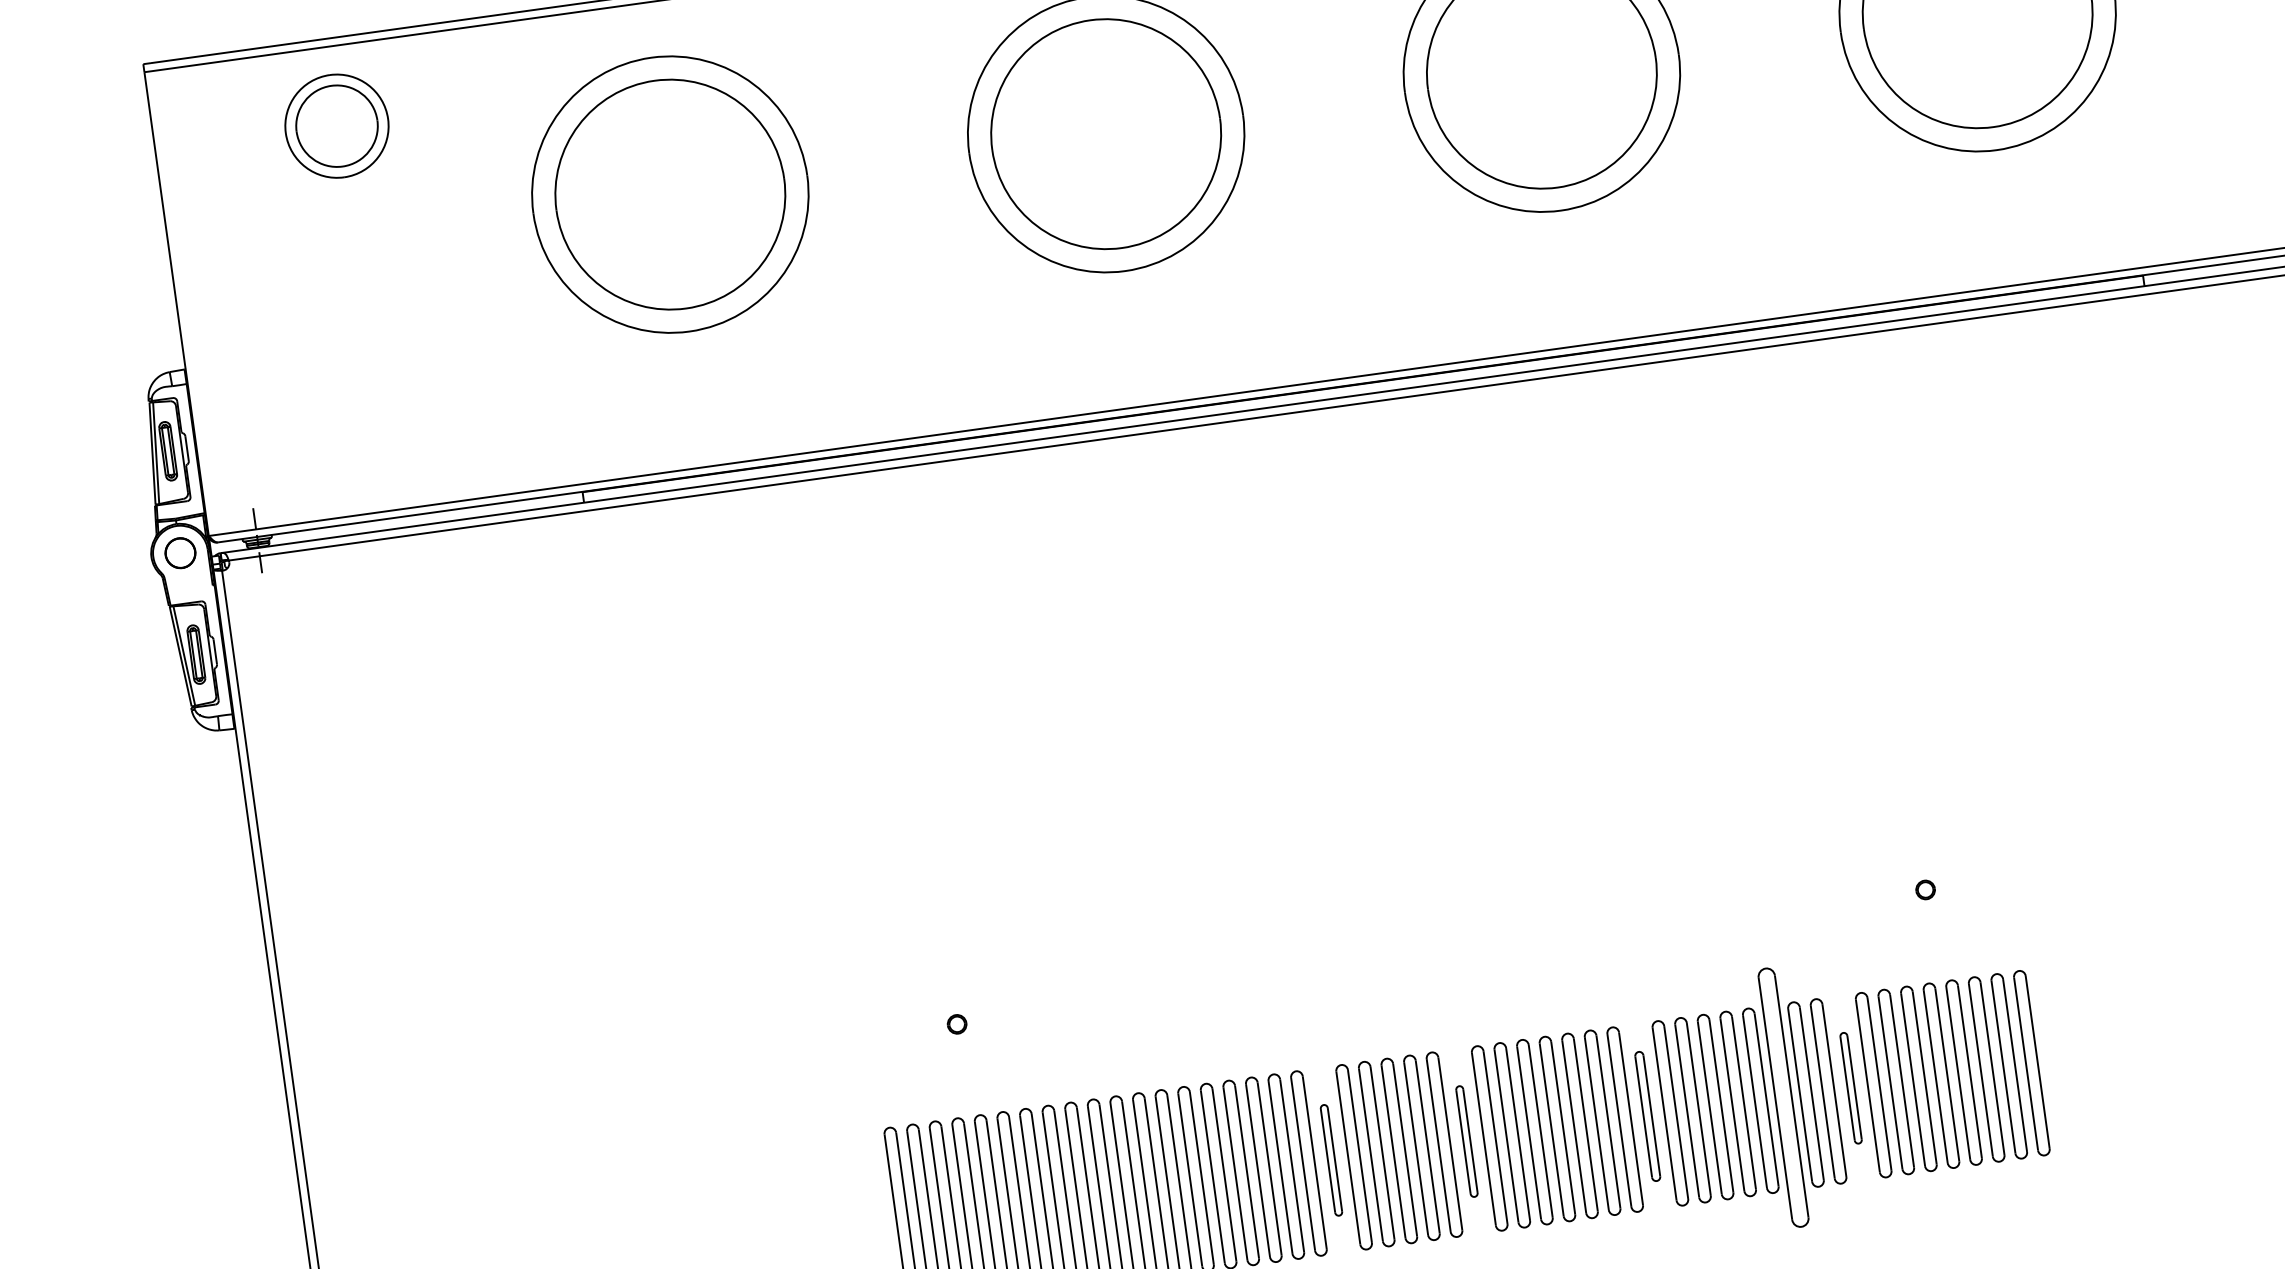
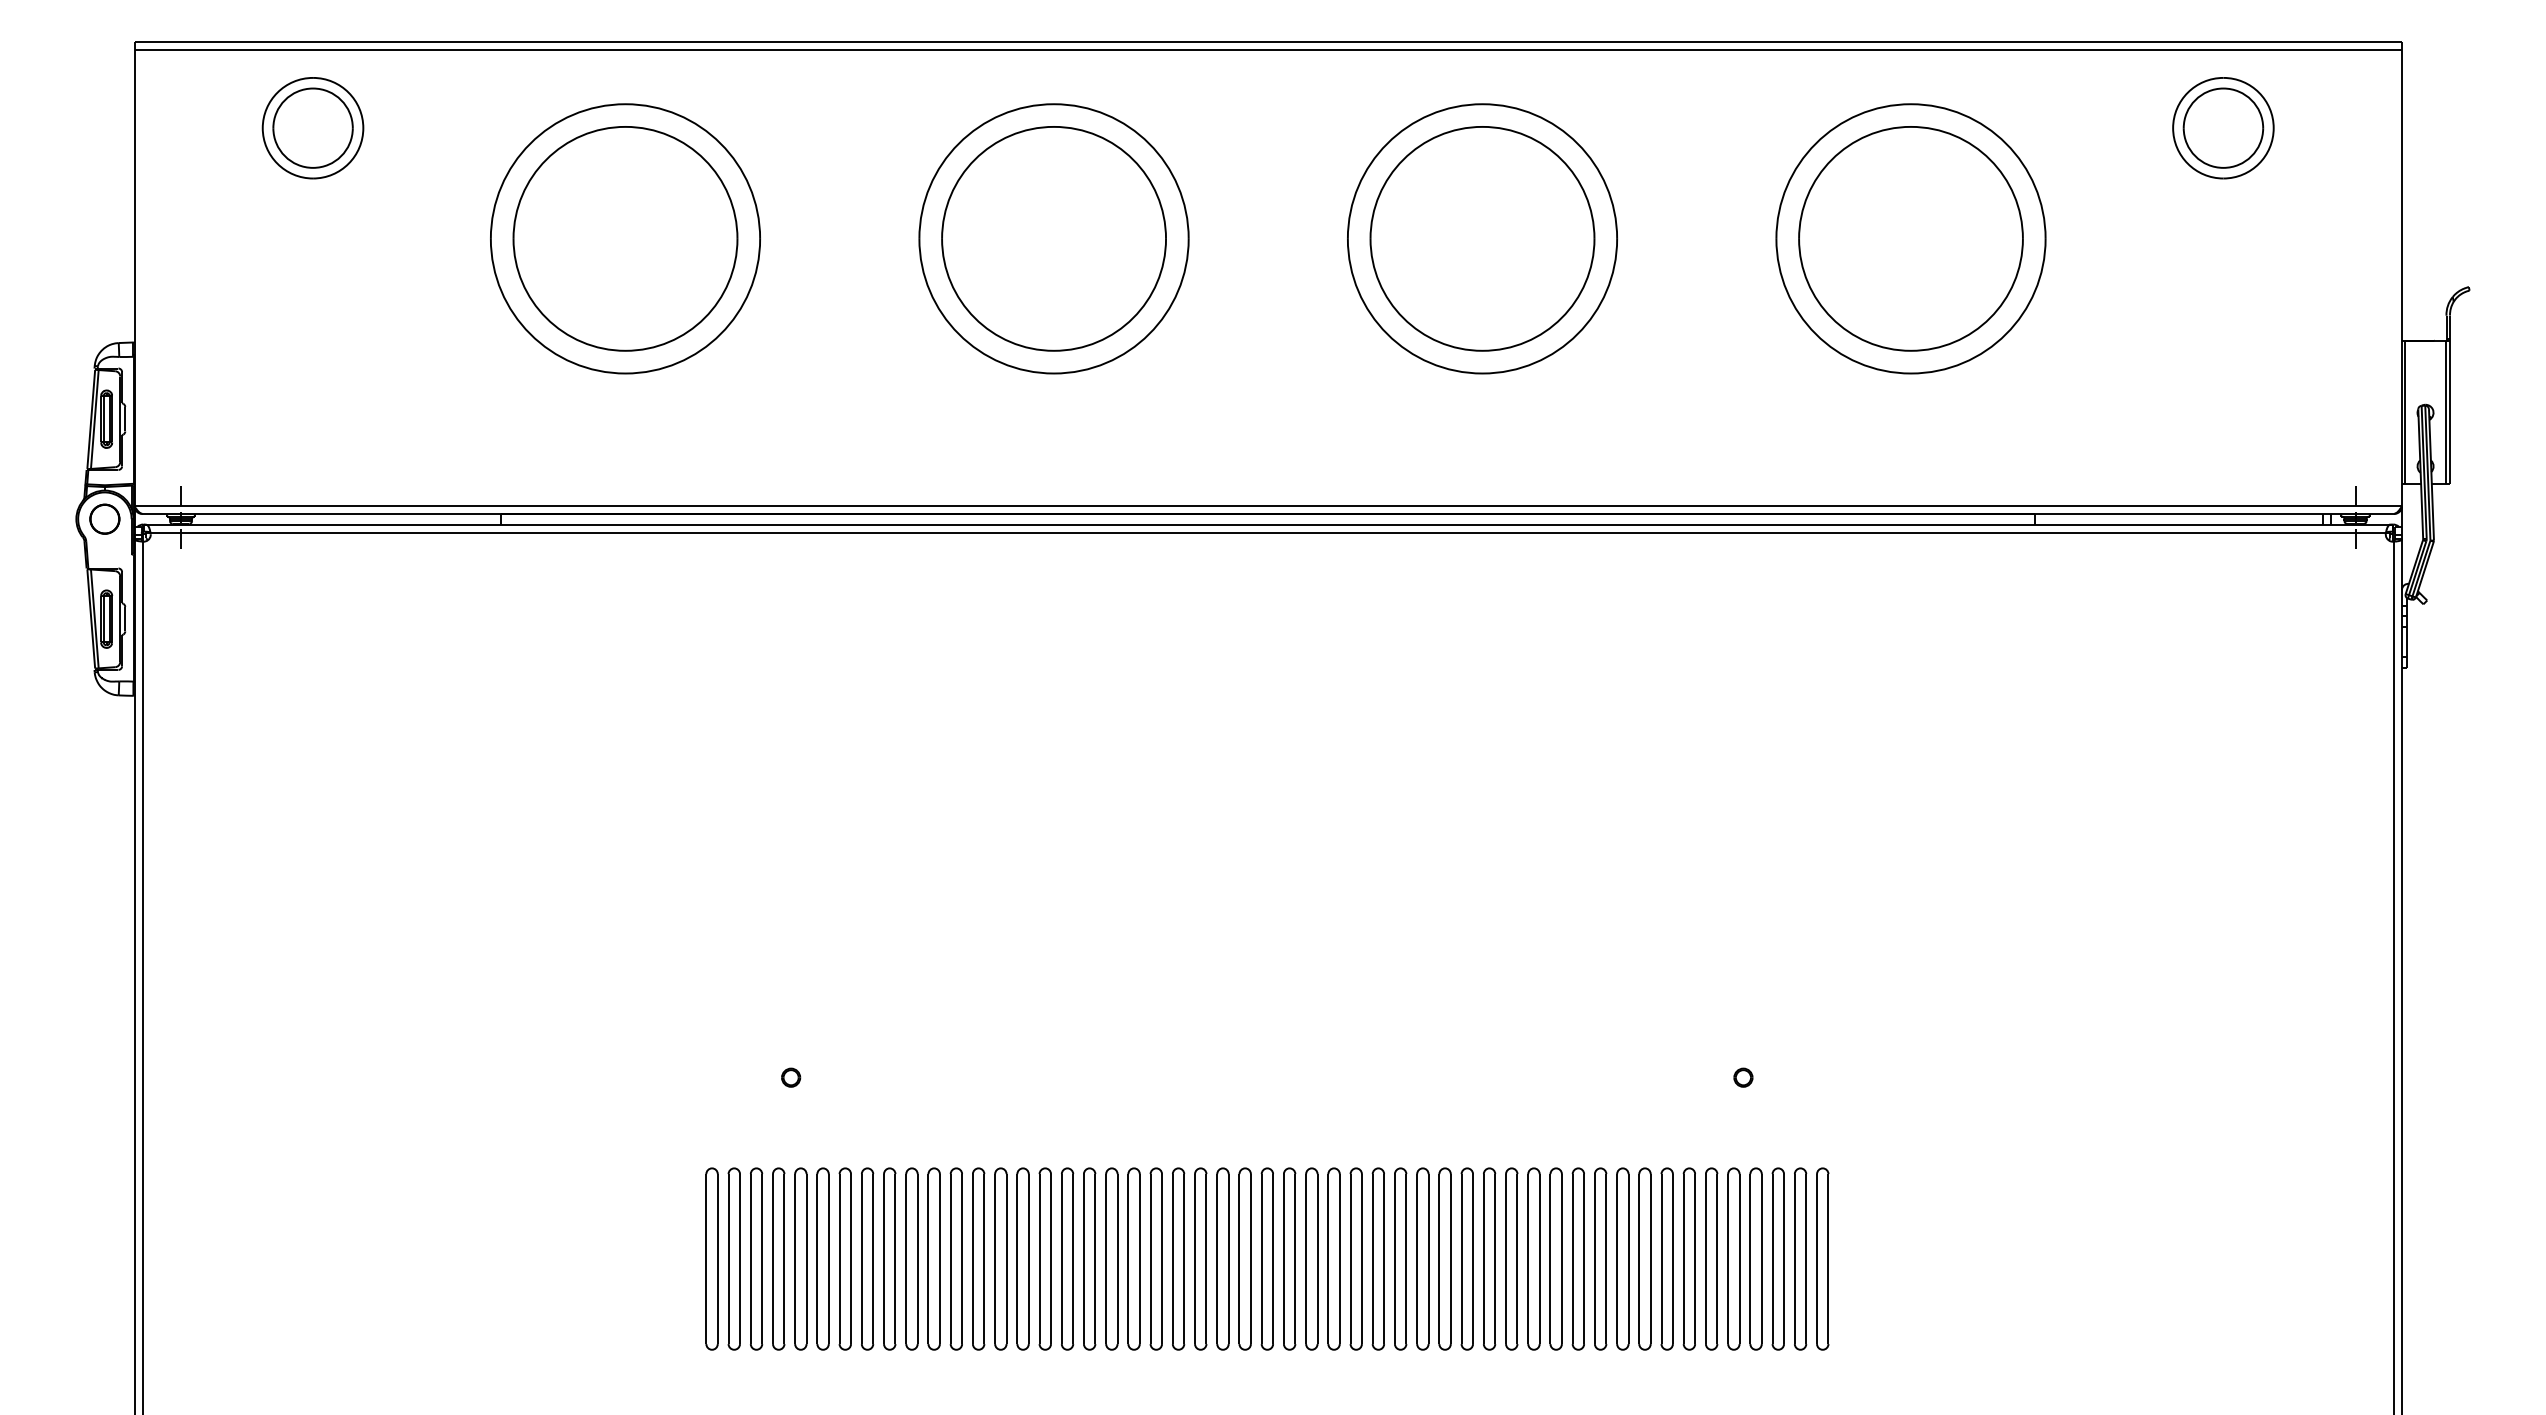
part: (1850, 1087) -> (1644, 1258), size x1.67
part: (1782, 1097) -> (1577, 1258), size x0.71
part: (1647, 1115) -> (1444, 1258), size x1.43
part: (1466, 1141) -> (1266, 1258), size x1.67
part: (1330, 1159) -> (1133, 1258), size x1.67

